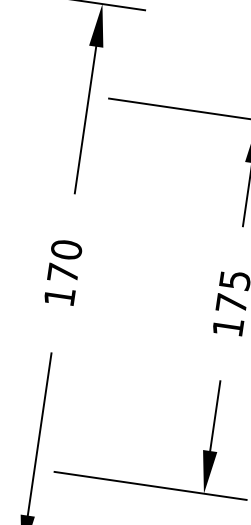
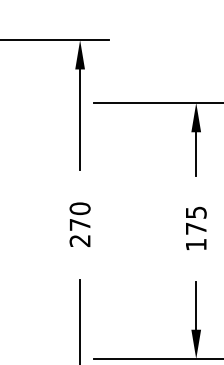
text: (58, 297) -> (79, 241), 170 -> 270

